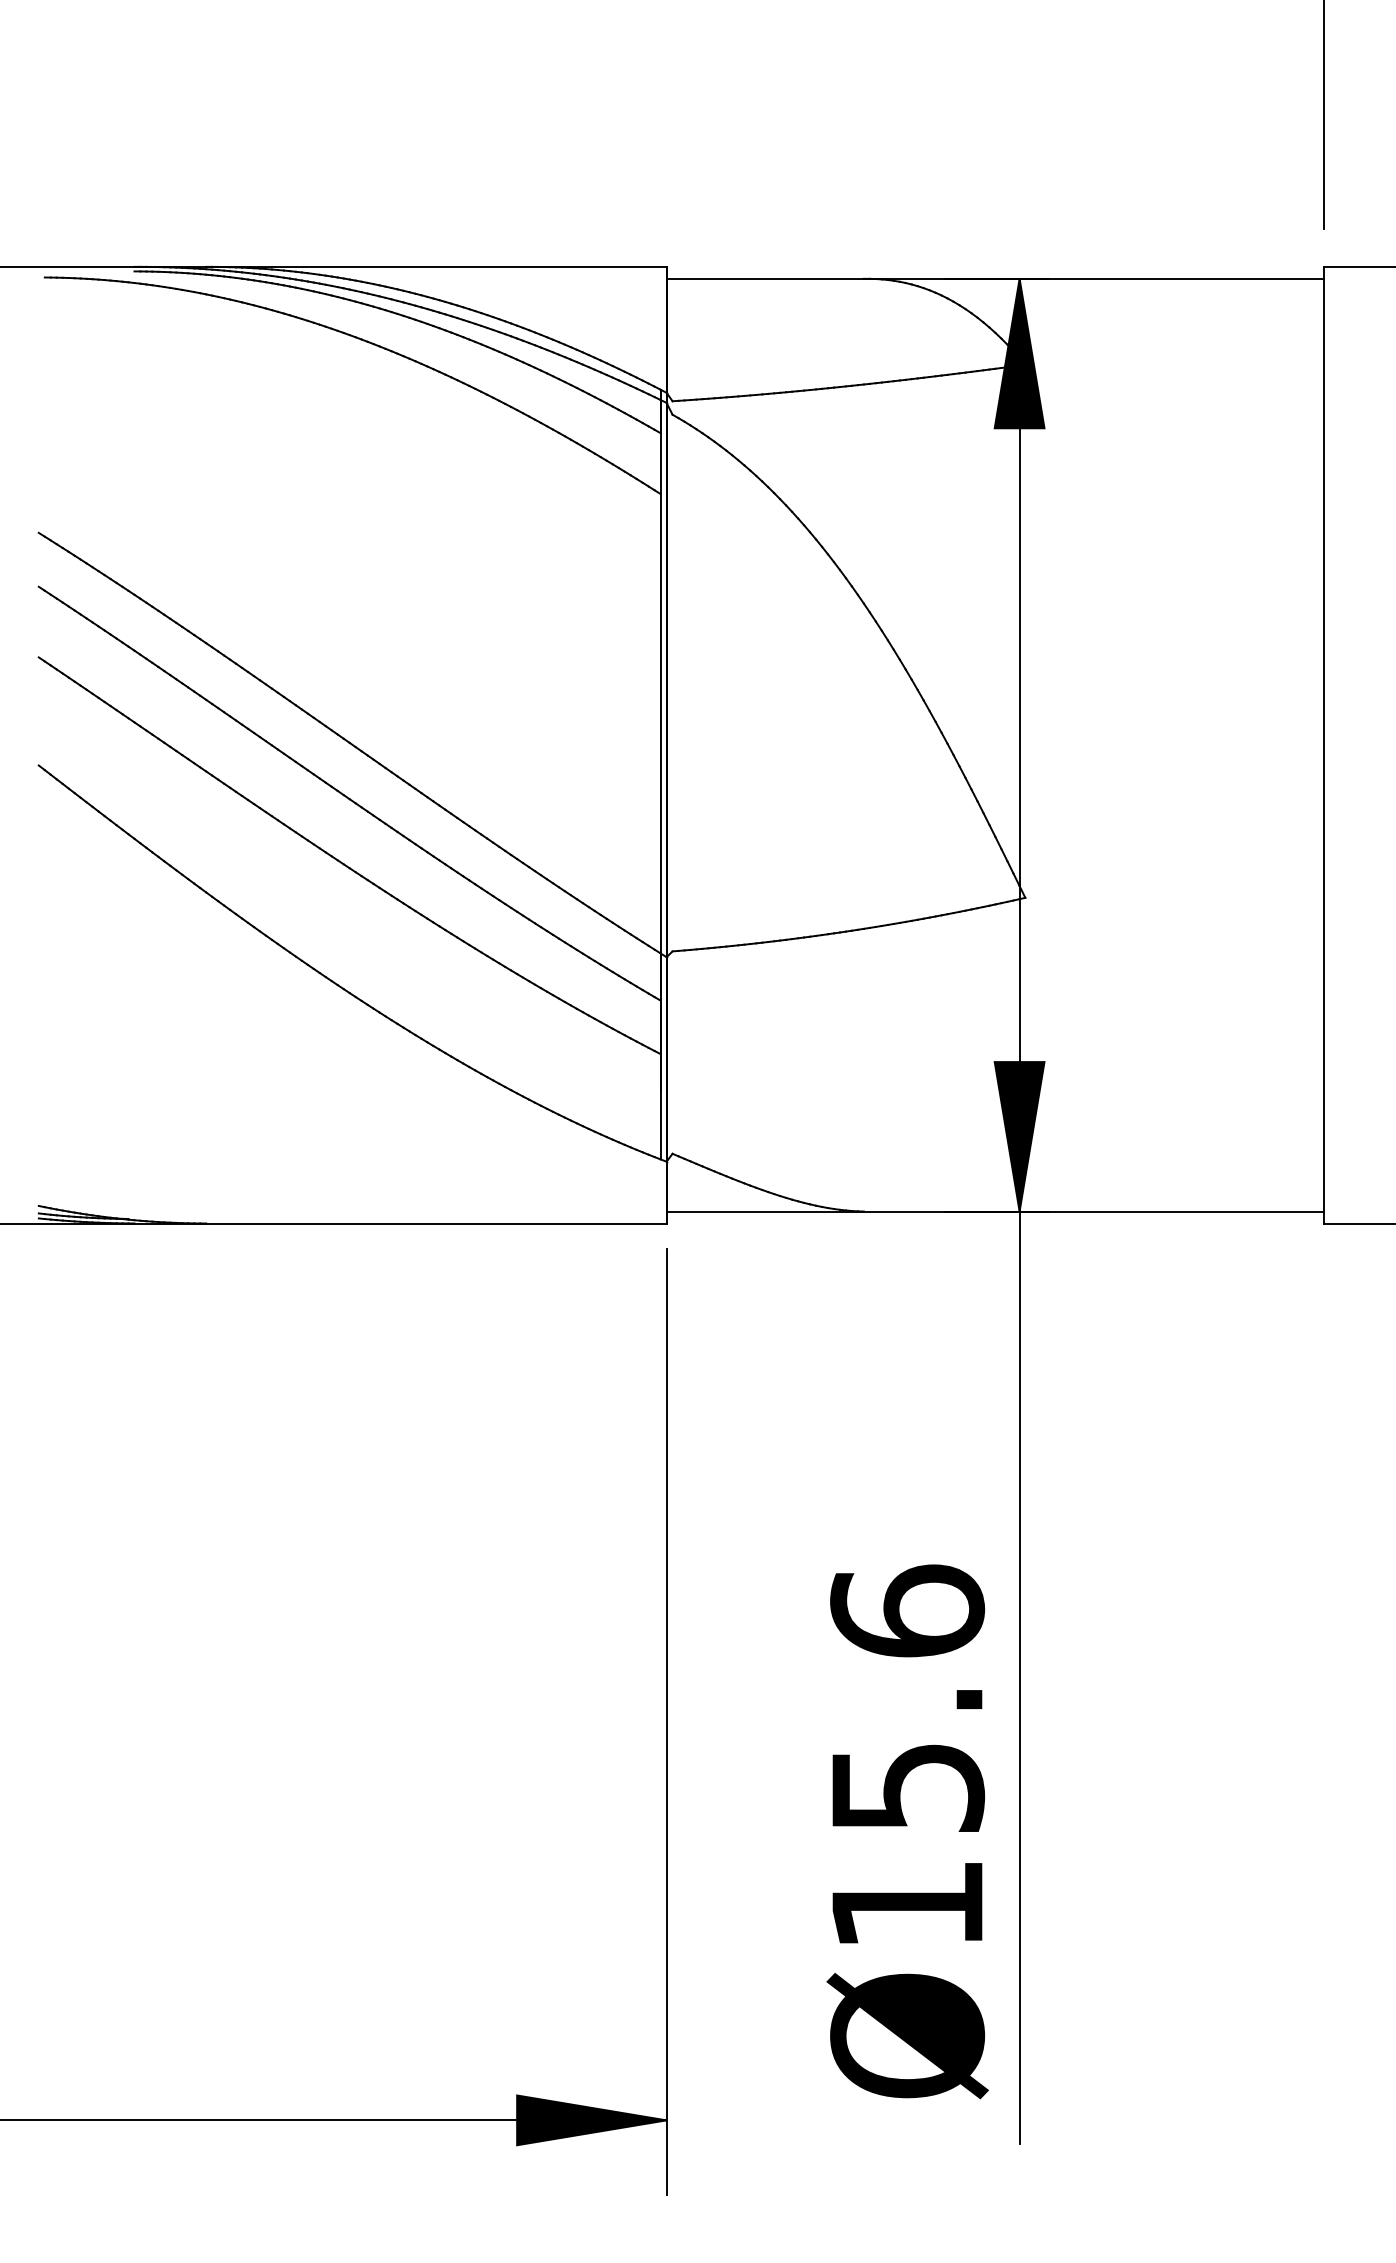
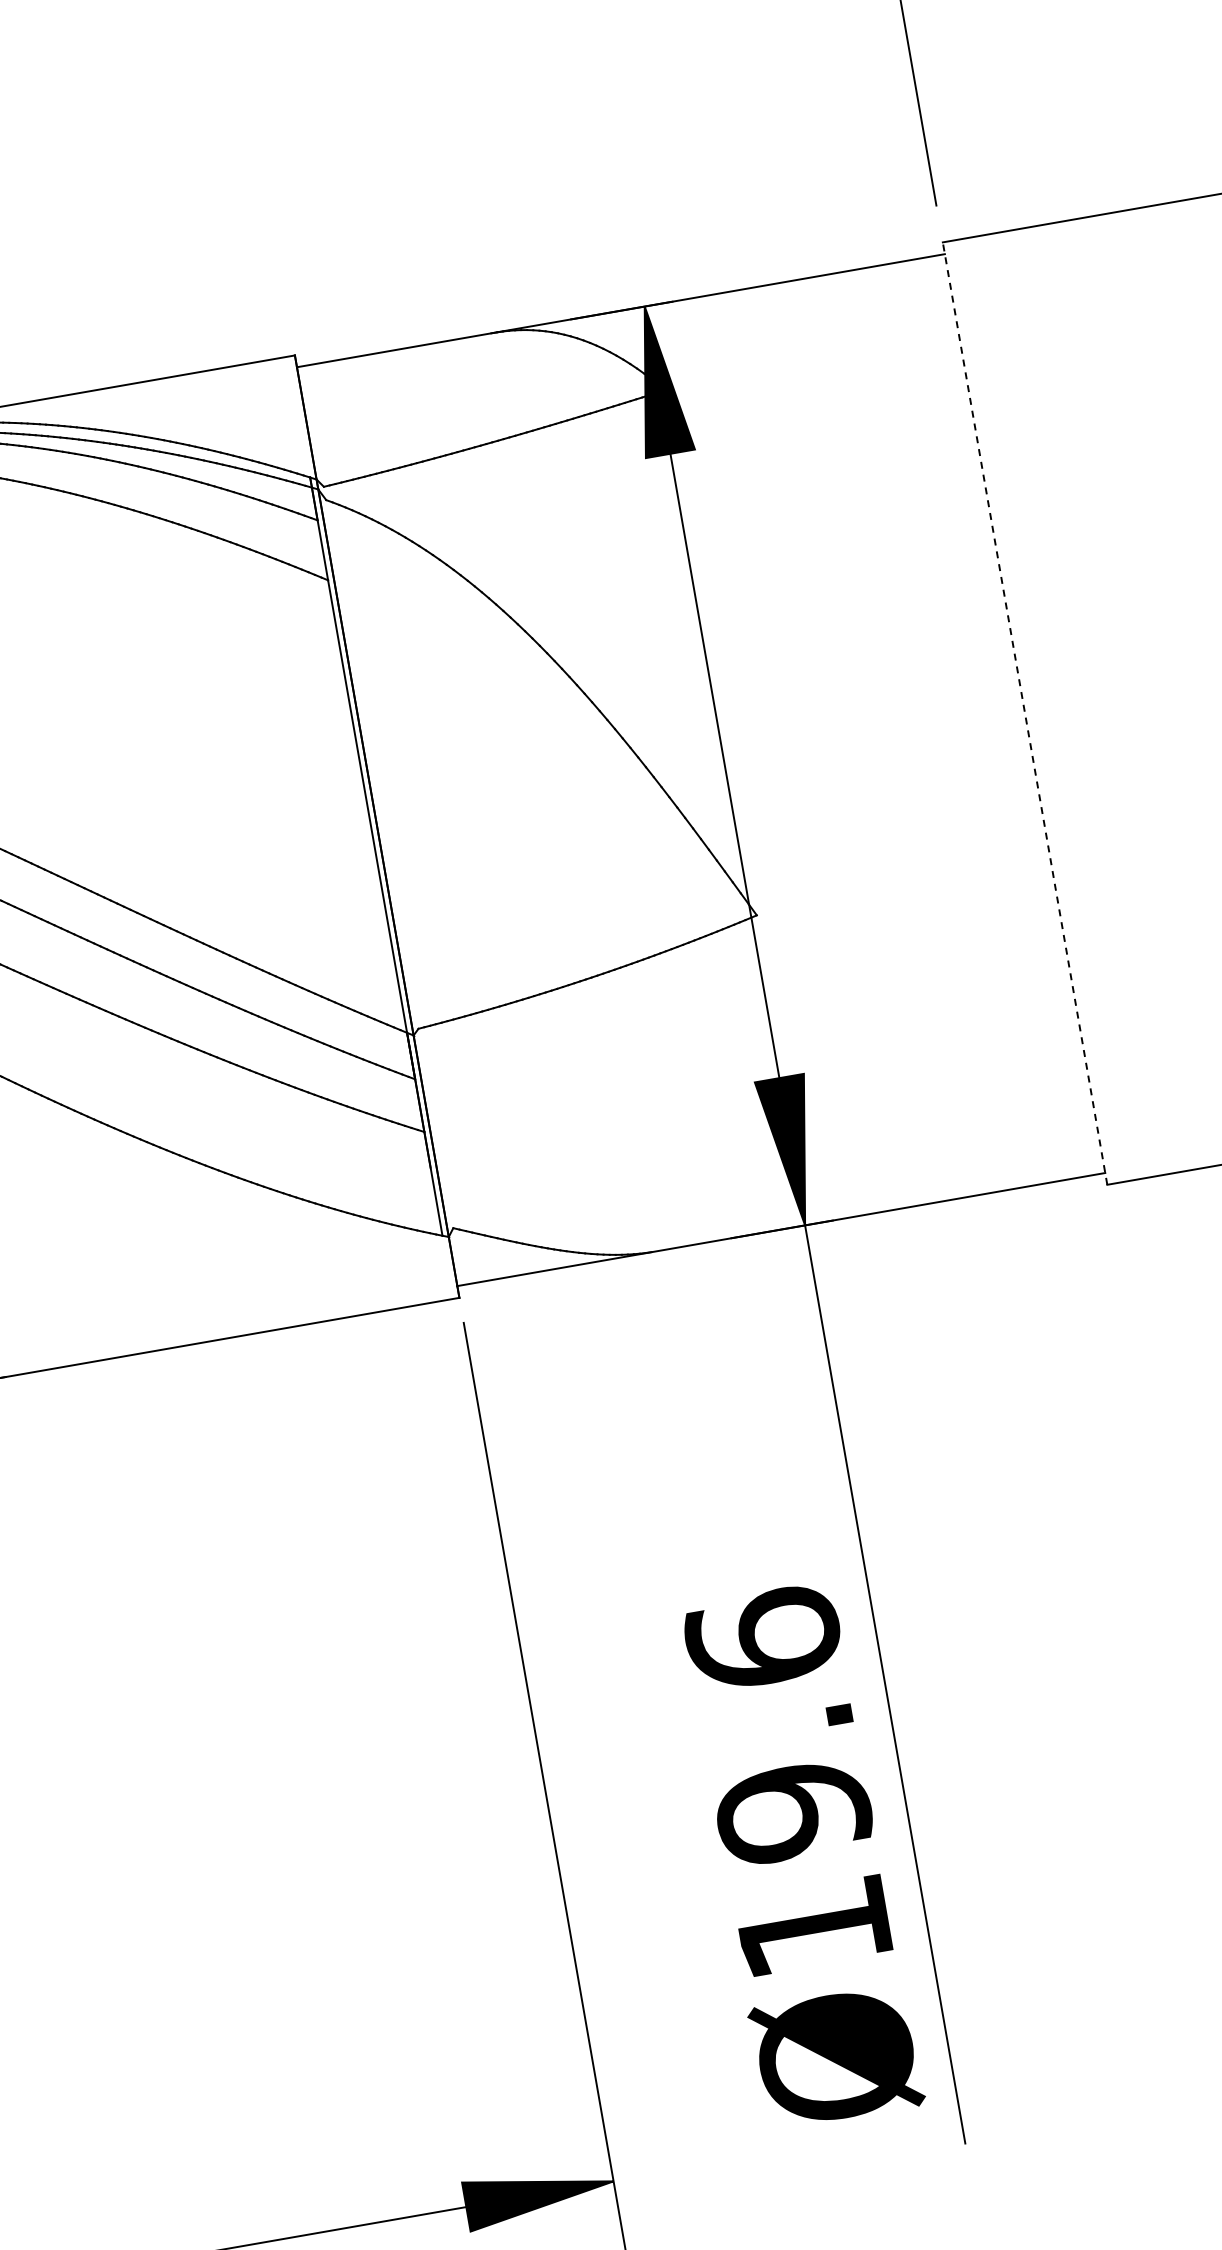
line: (1324, 744) -> (1025, 712), solid -> dashed
text: (907, 1787) -> (793, 1812), Ø15.6 -> Ø19.6

